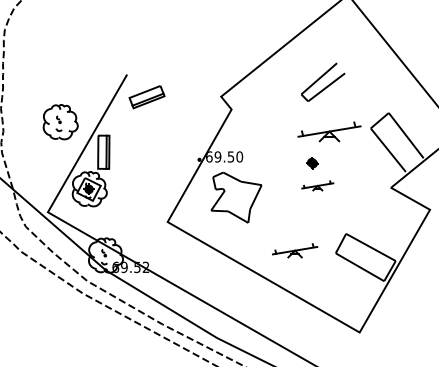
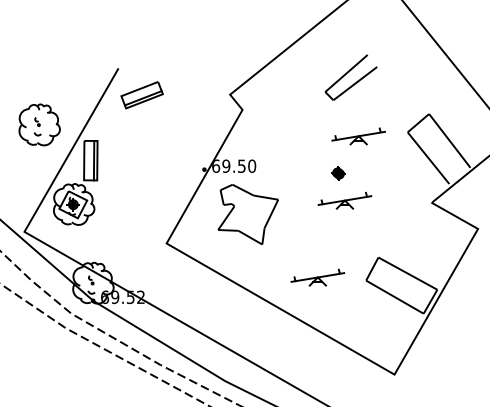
part: (329, 131) -> (358, 136), size x0.71
part: (317, 185) -> (344, 200), size x1.43

